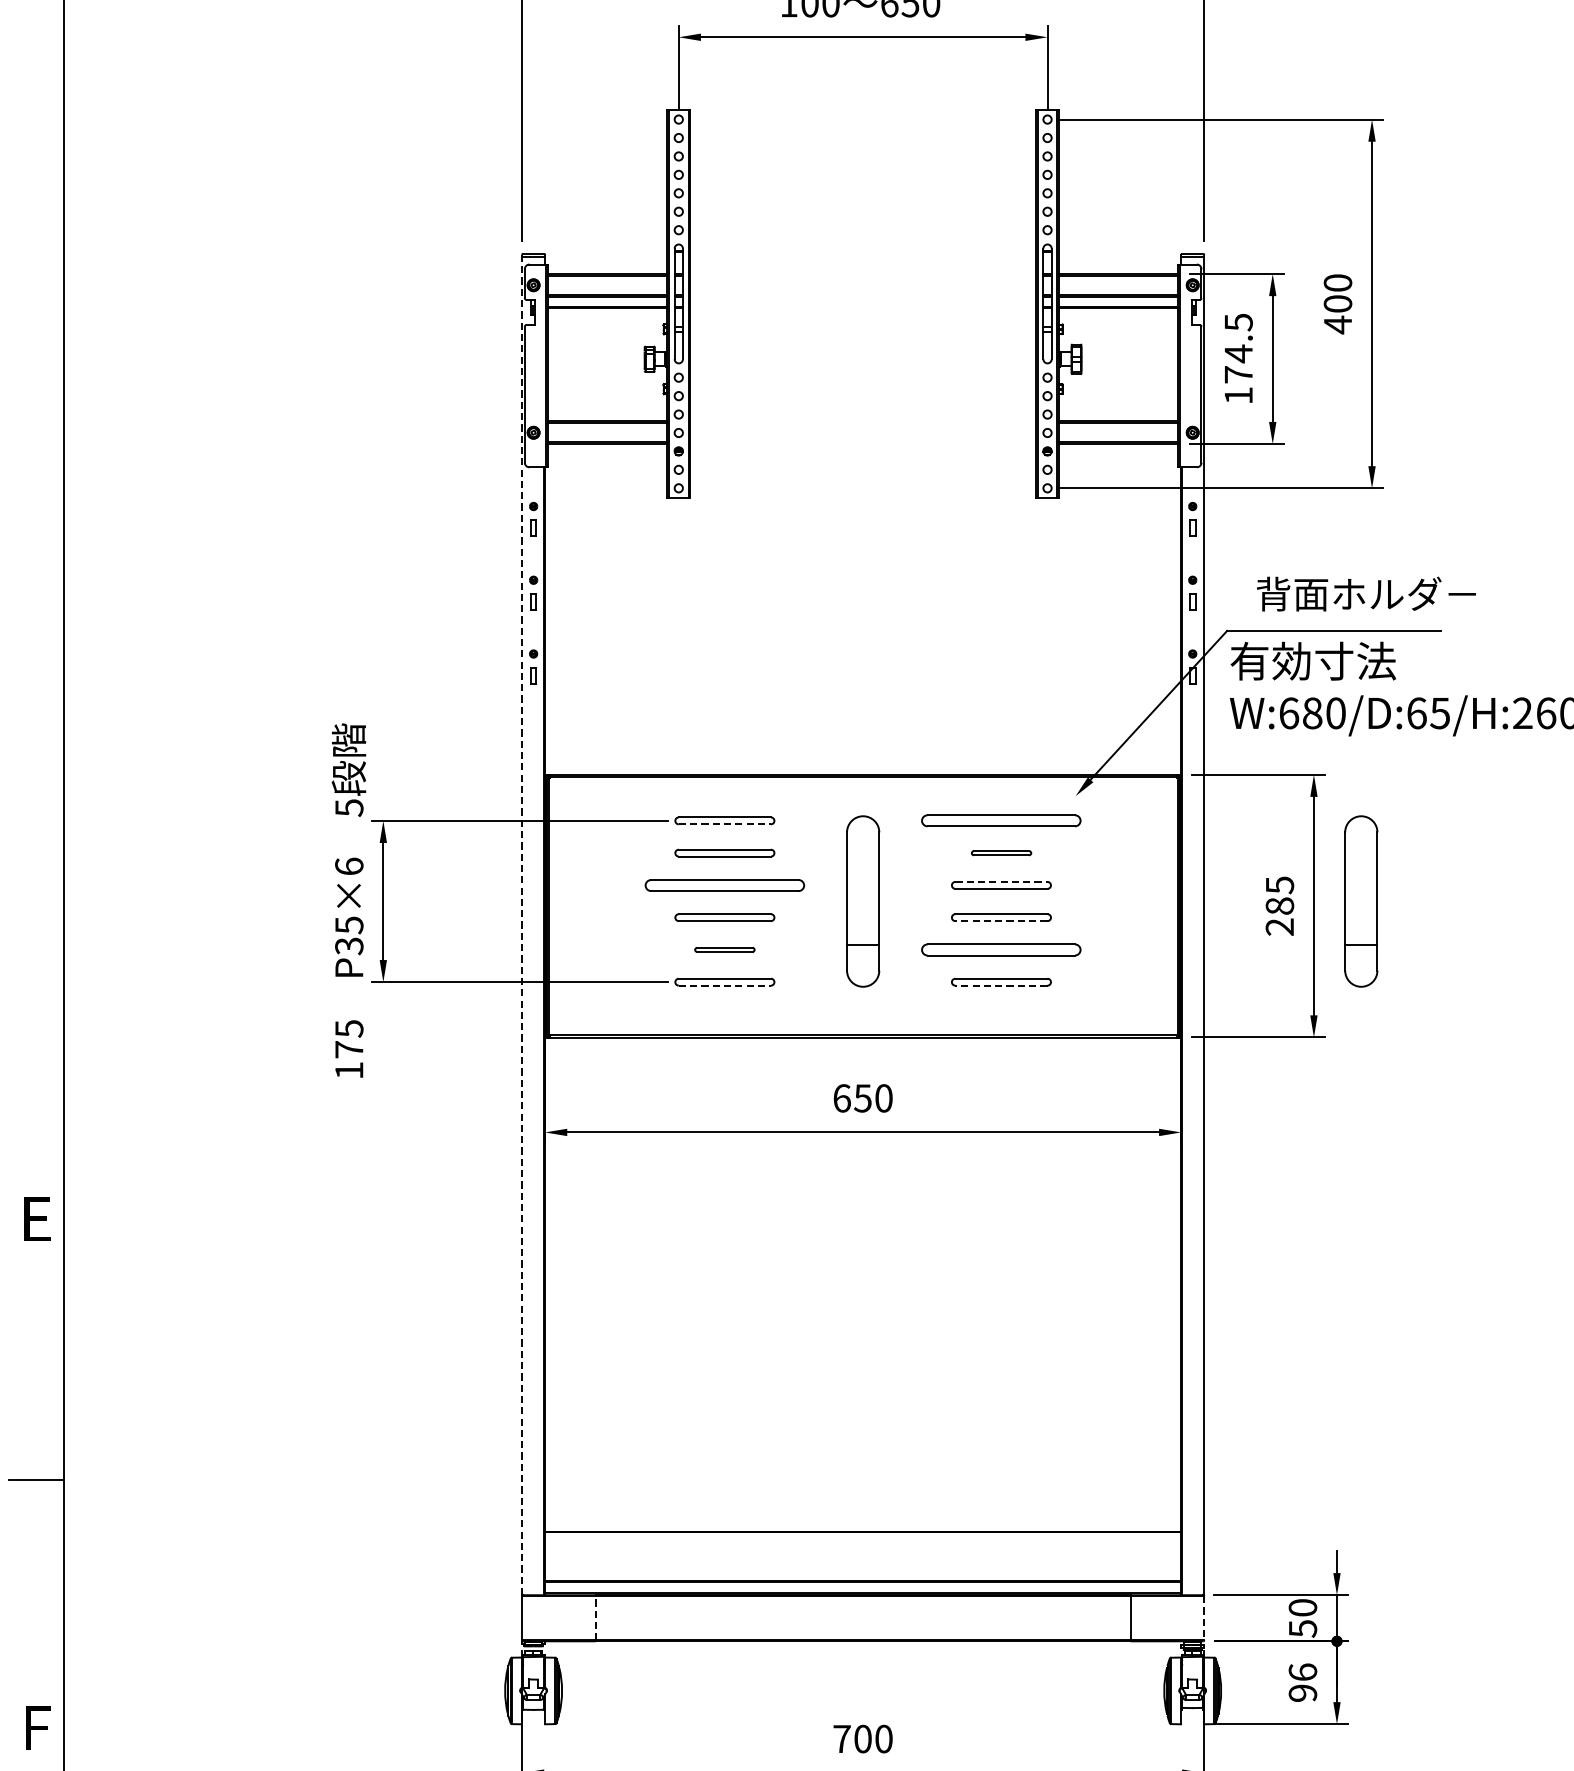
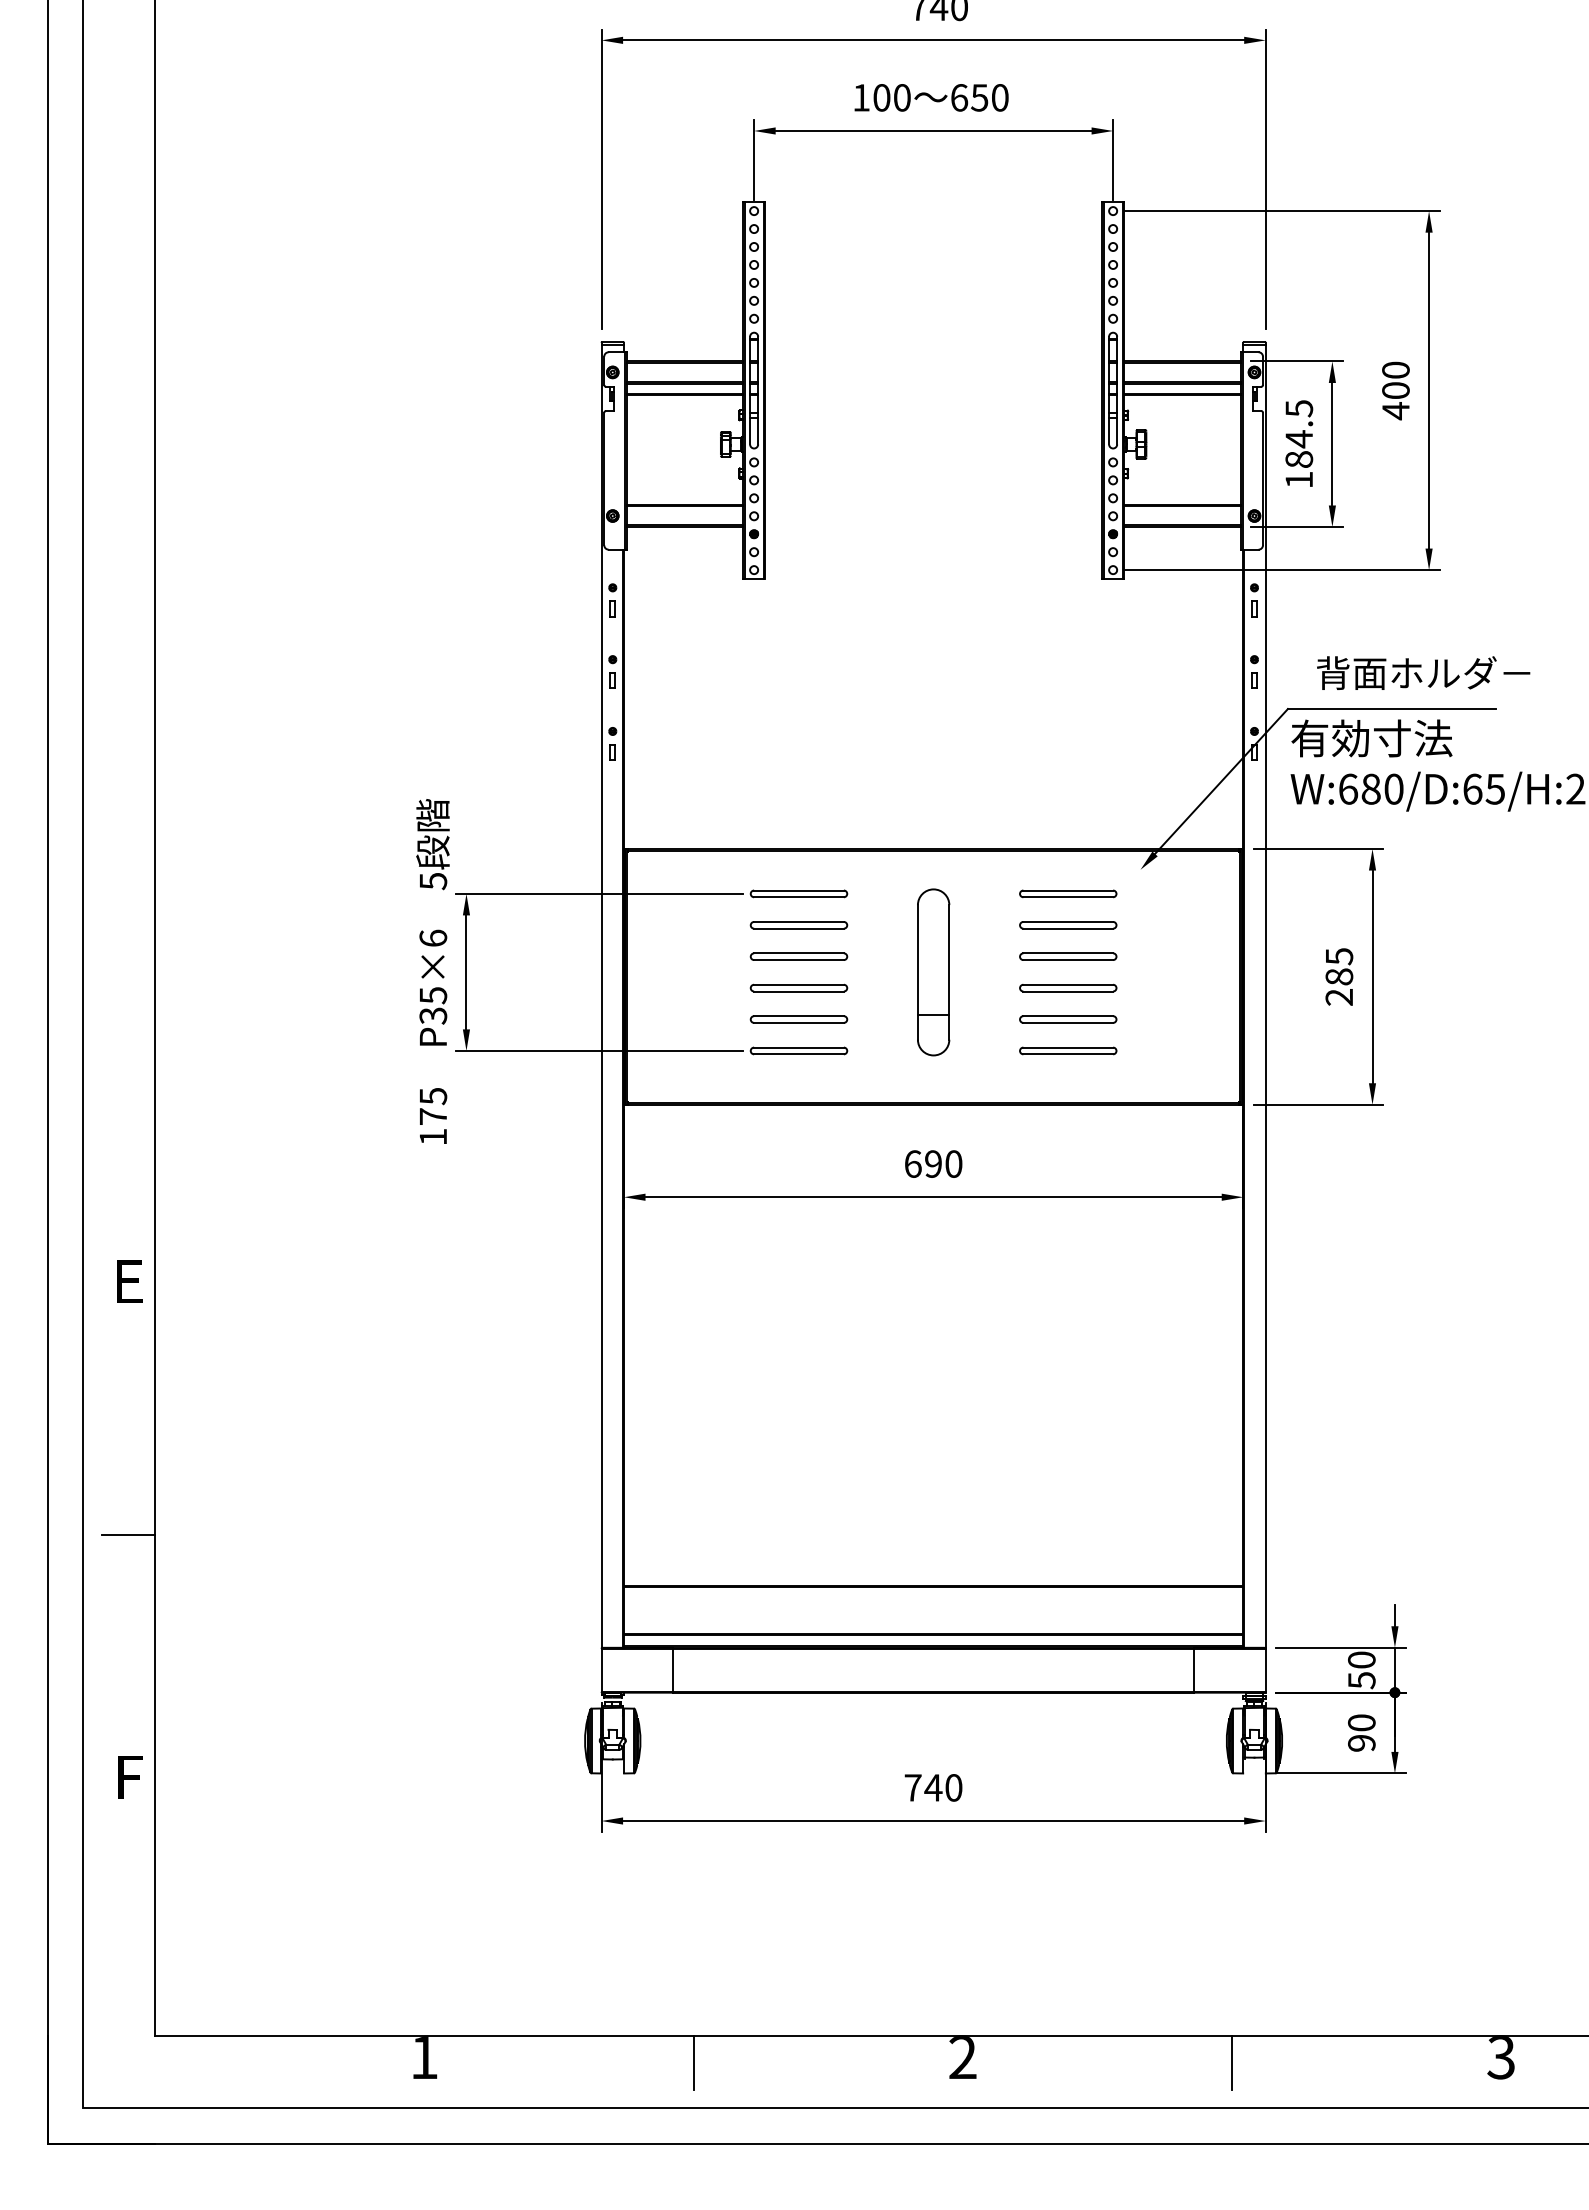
text: (1238, 374) -> (1299, 459), 174.5 -> 184.5
part: (1001, 820) -> (1068, 893), size x0.62
line: (725, 824) -> (799, 897), dashed -> solid
part: (1001, 853) -> (1068, 925), size x1.67
line: (1001, 882) -> (1068, 953), dashed -> solid
part: (724, 885) -> (798, 956), size x0.62
part: (1361, 901) -> (1418, 972), removed
line: (1001, 921) -> (1068, 991), dashed -> solid
line: (522, 925) -> (601, 995), dashed -> solid
part: (724, 949) -> (798, 1019), size x1.67
part: (1001, 949) -> (1068, 1019), size x0.62
line: (725, 985) -> (799, 1054), dashed -> solid
line: (1001, 985) -> (1068, 1054), dashed -> solid
text: (862, 1097) -> (932, 1163), 650 -> 690
line: (595, 1618) -> (673, 1670), dashed -> solid
line: (1204, 1618) -> (1265, 1670), dashed -> solid
text: (1302, 1671) -> (1361, 1722), 96 -> 90
text: (863, 1738) -> (933, 1787), 700 -> 740

